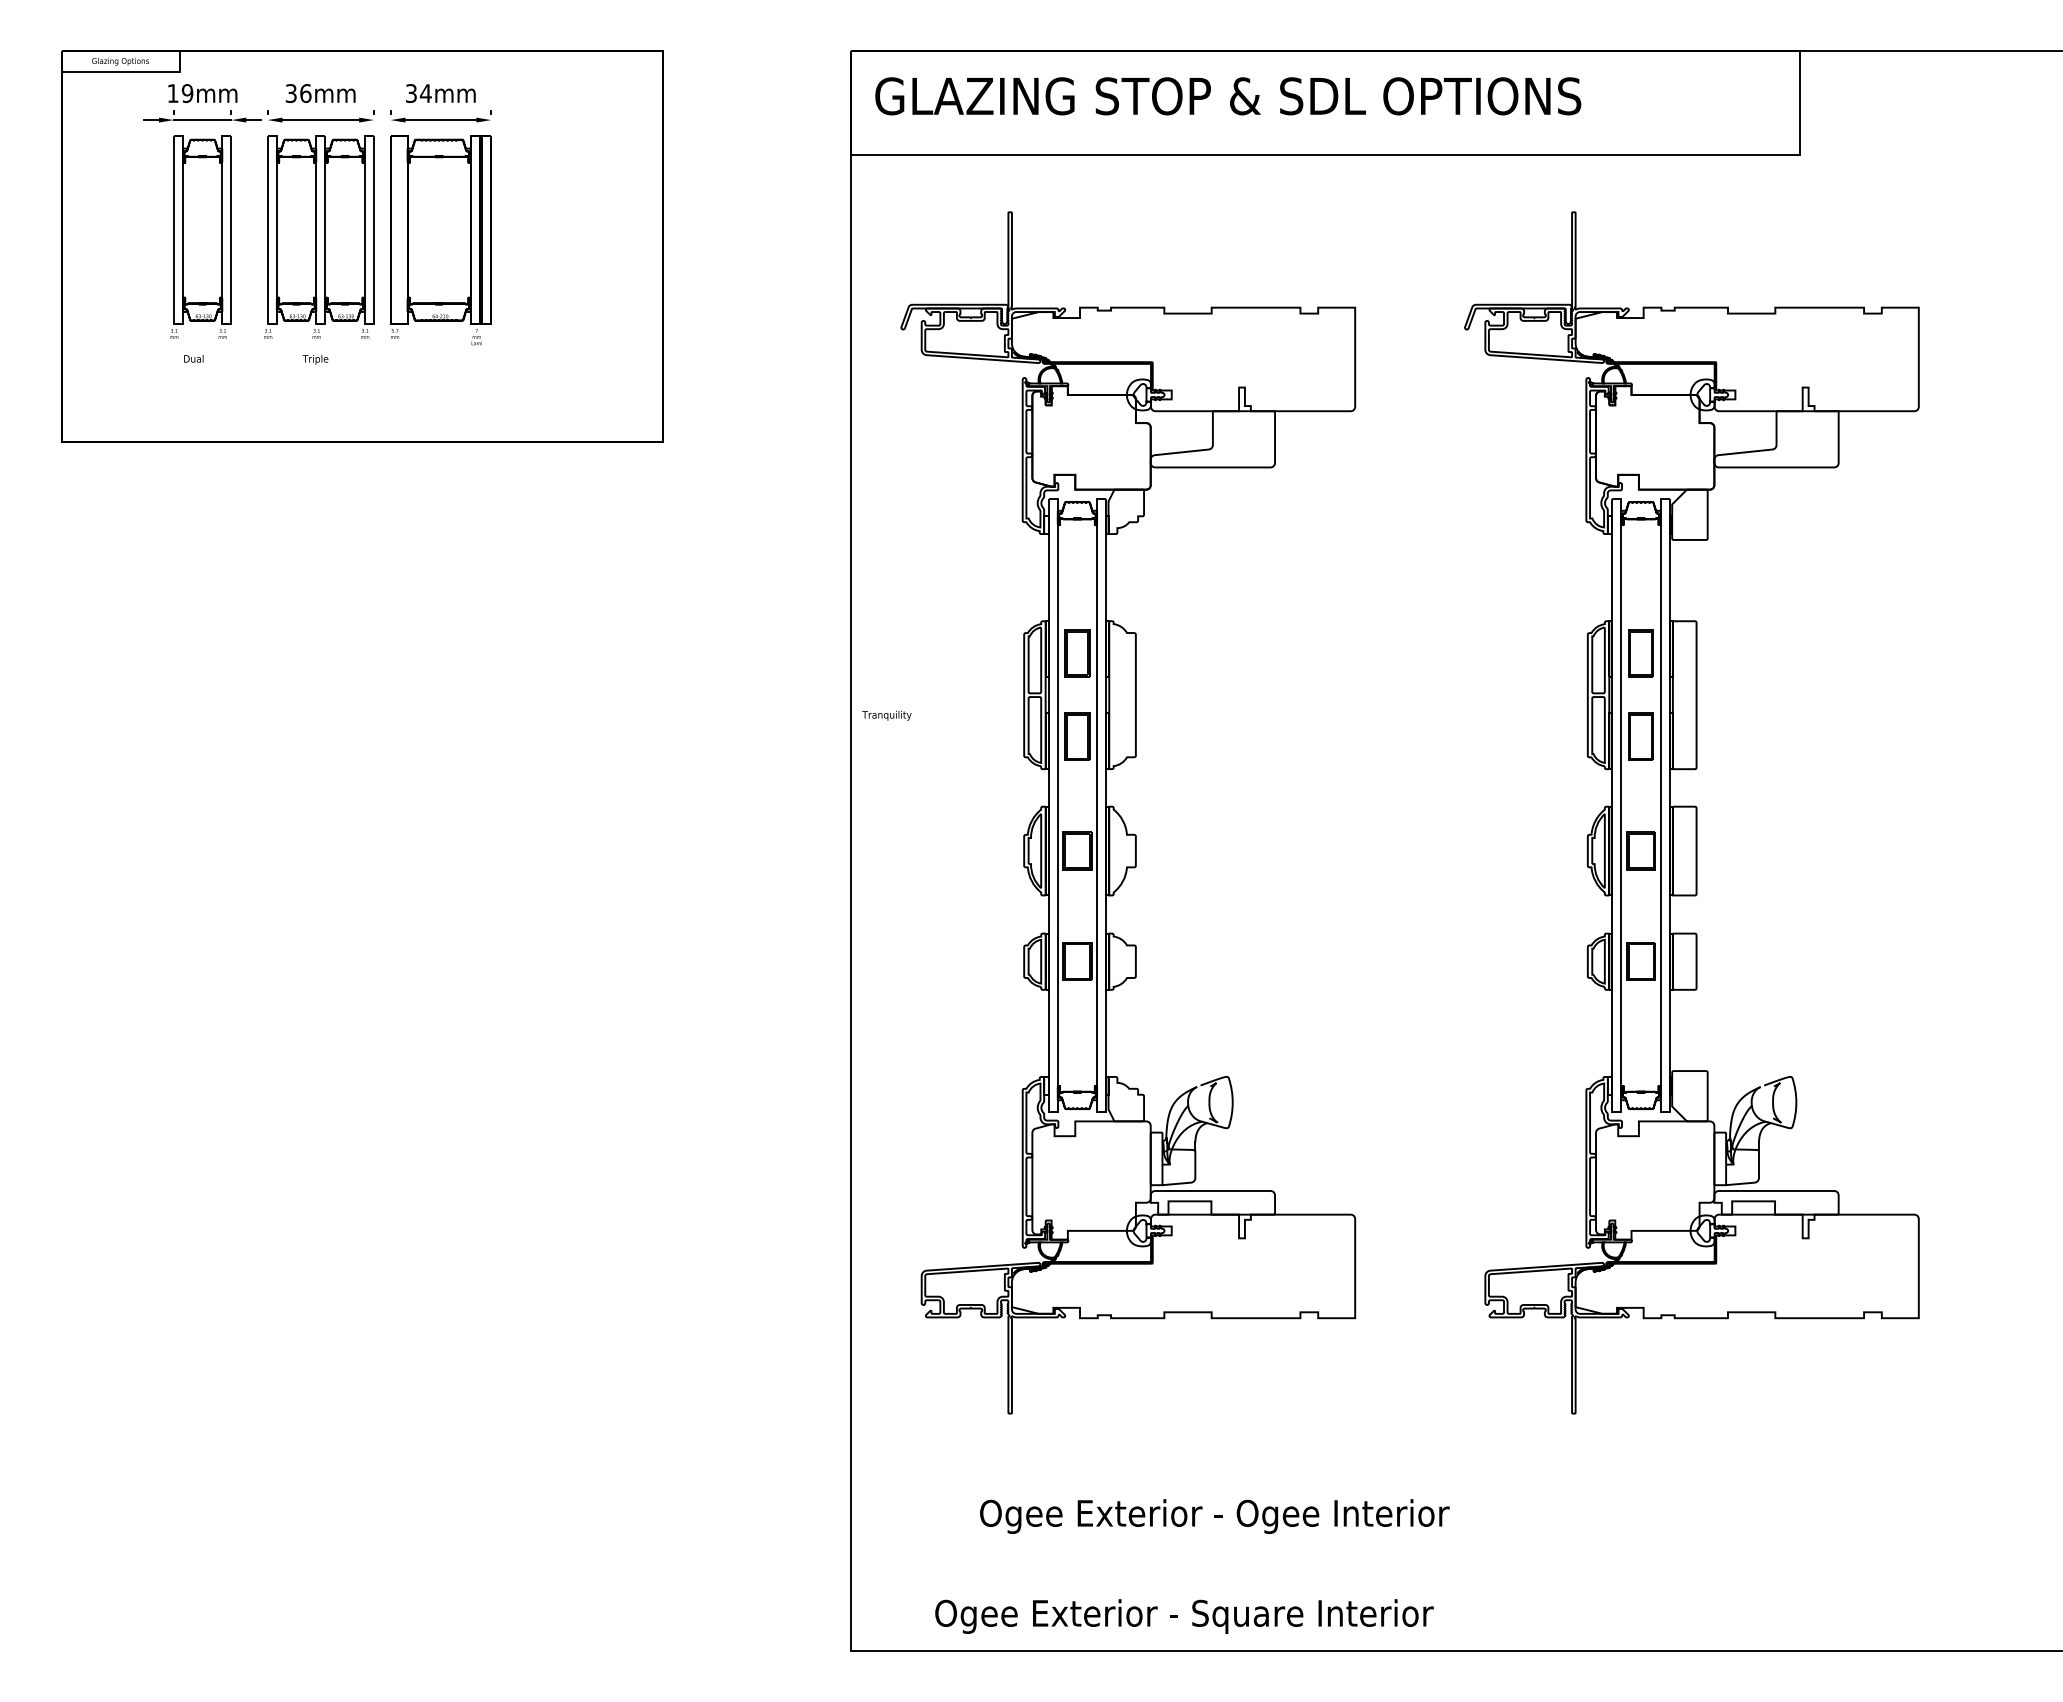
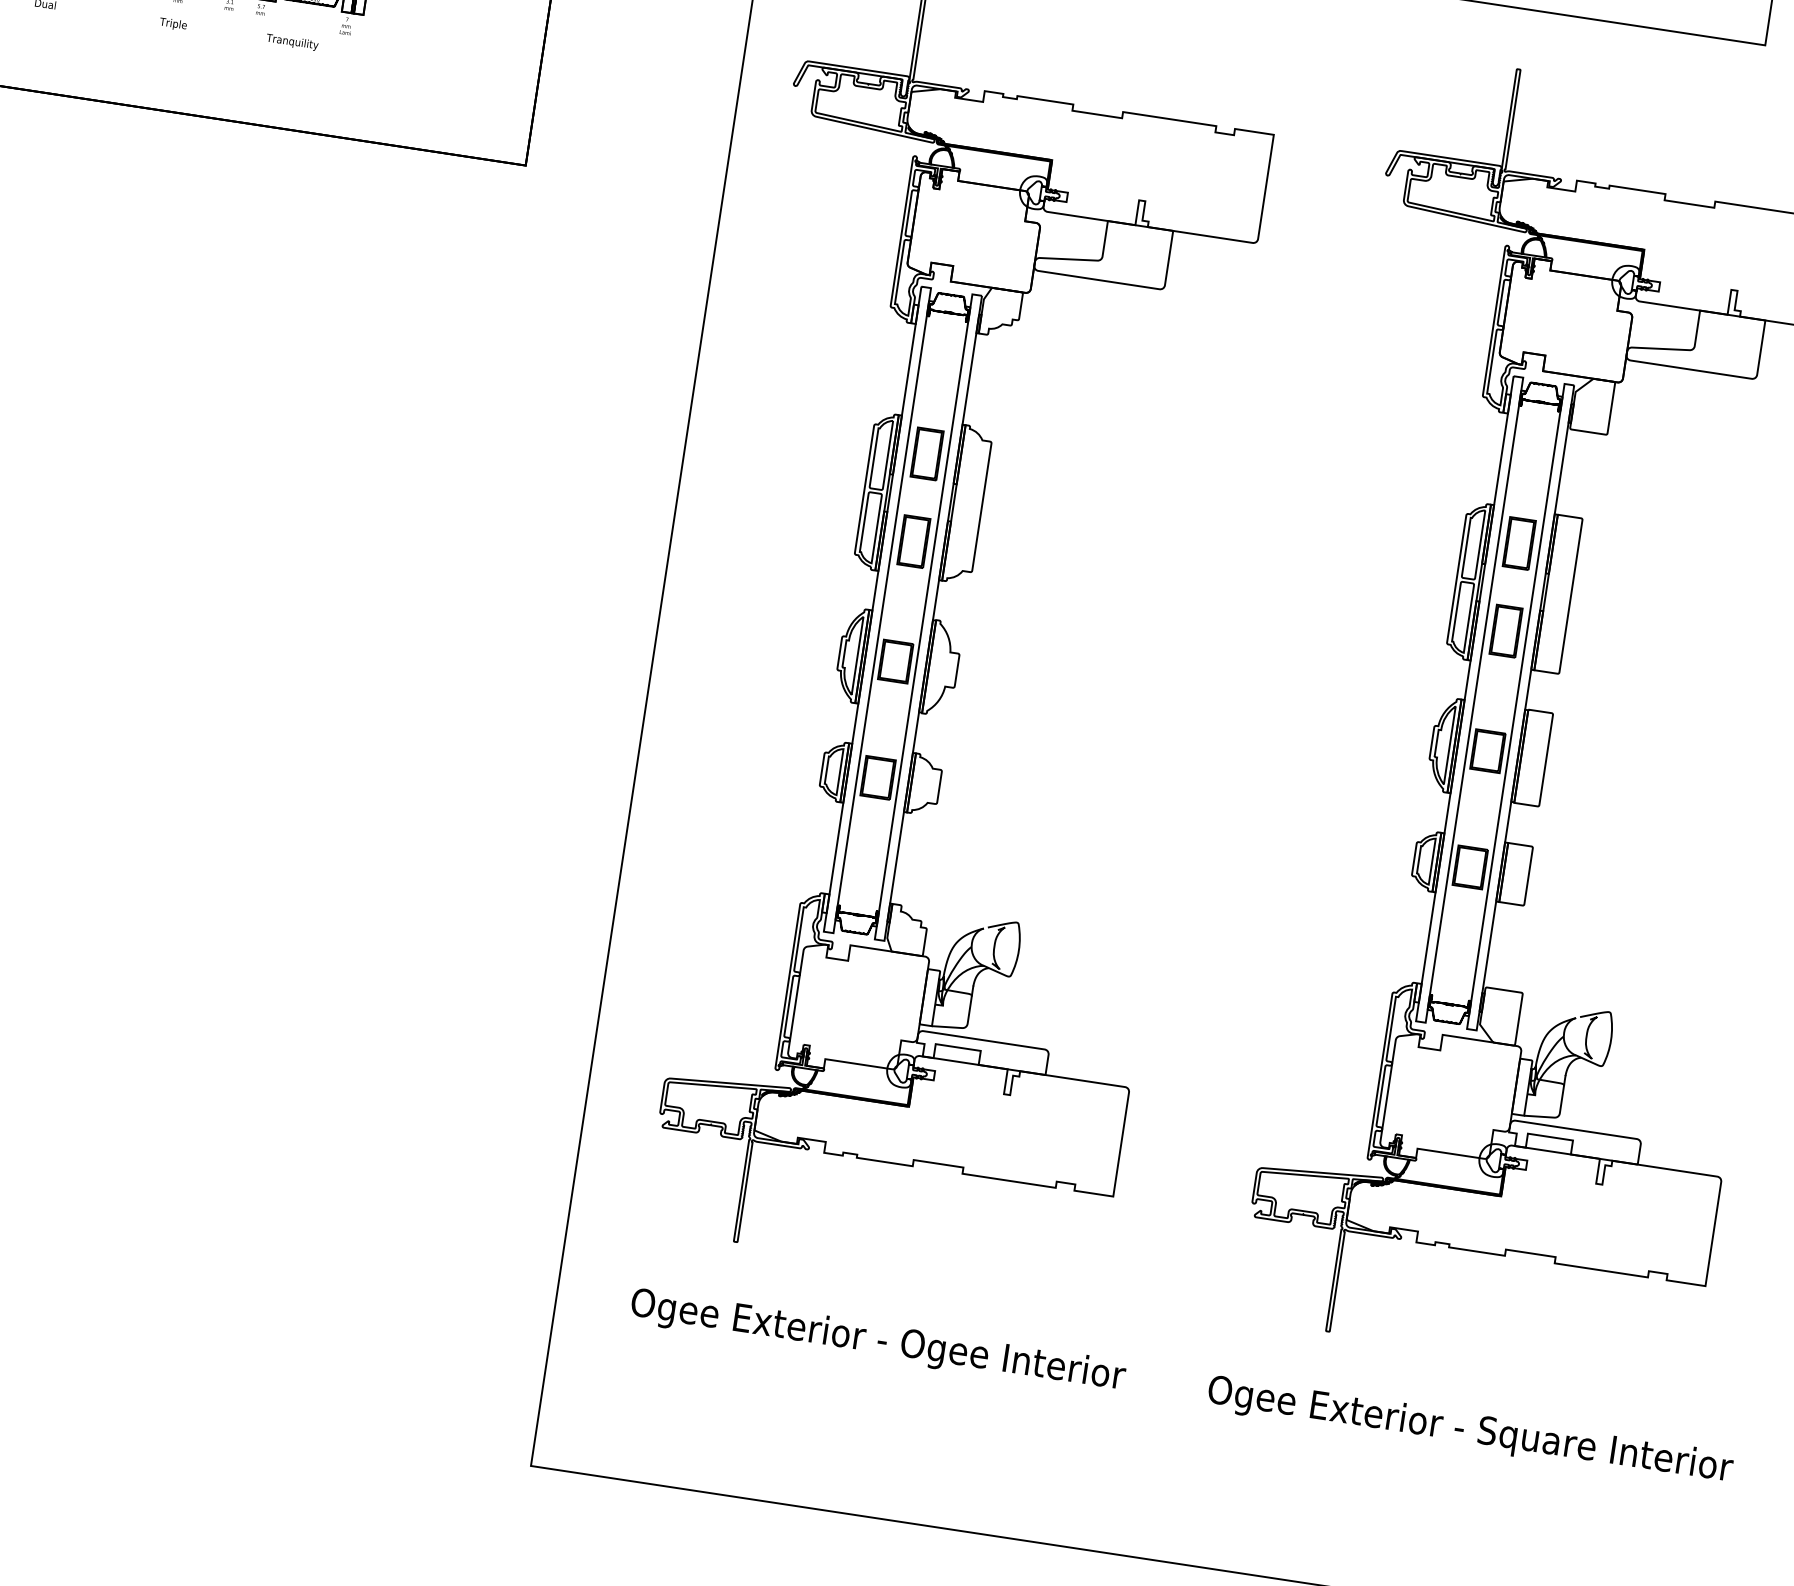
text: (886, 715) -> (292, 42), moved
text: (1214, 1516) -> (877, 1341), moved
text: (1184, 1616) -> (1470, 1431), moved

